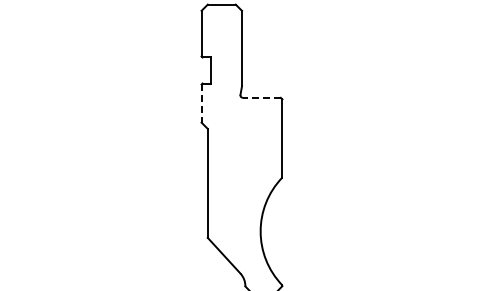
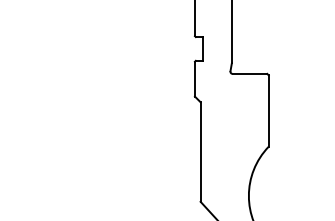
line: (261, 97) -> (249, 73), dashed -> solid
line: (201, 104) -> (194, 80), dashed -> solid

